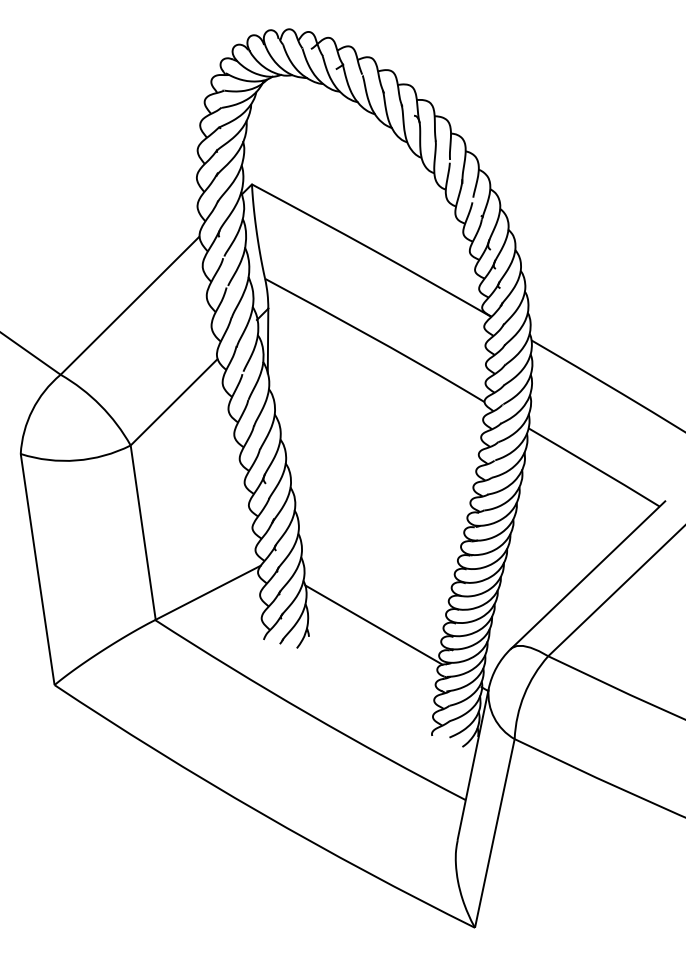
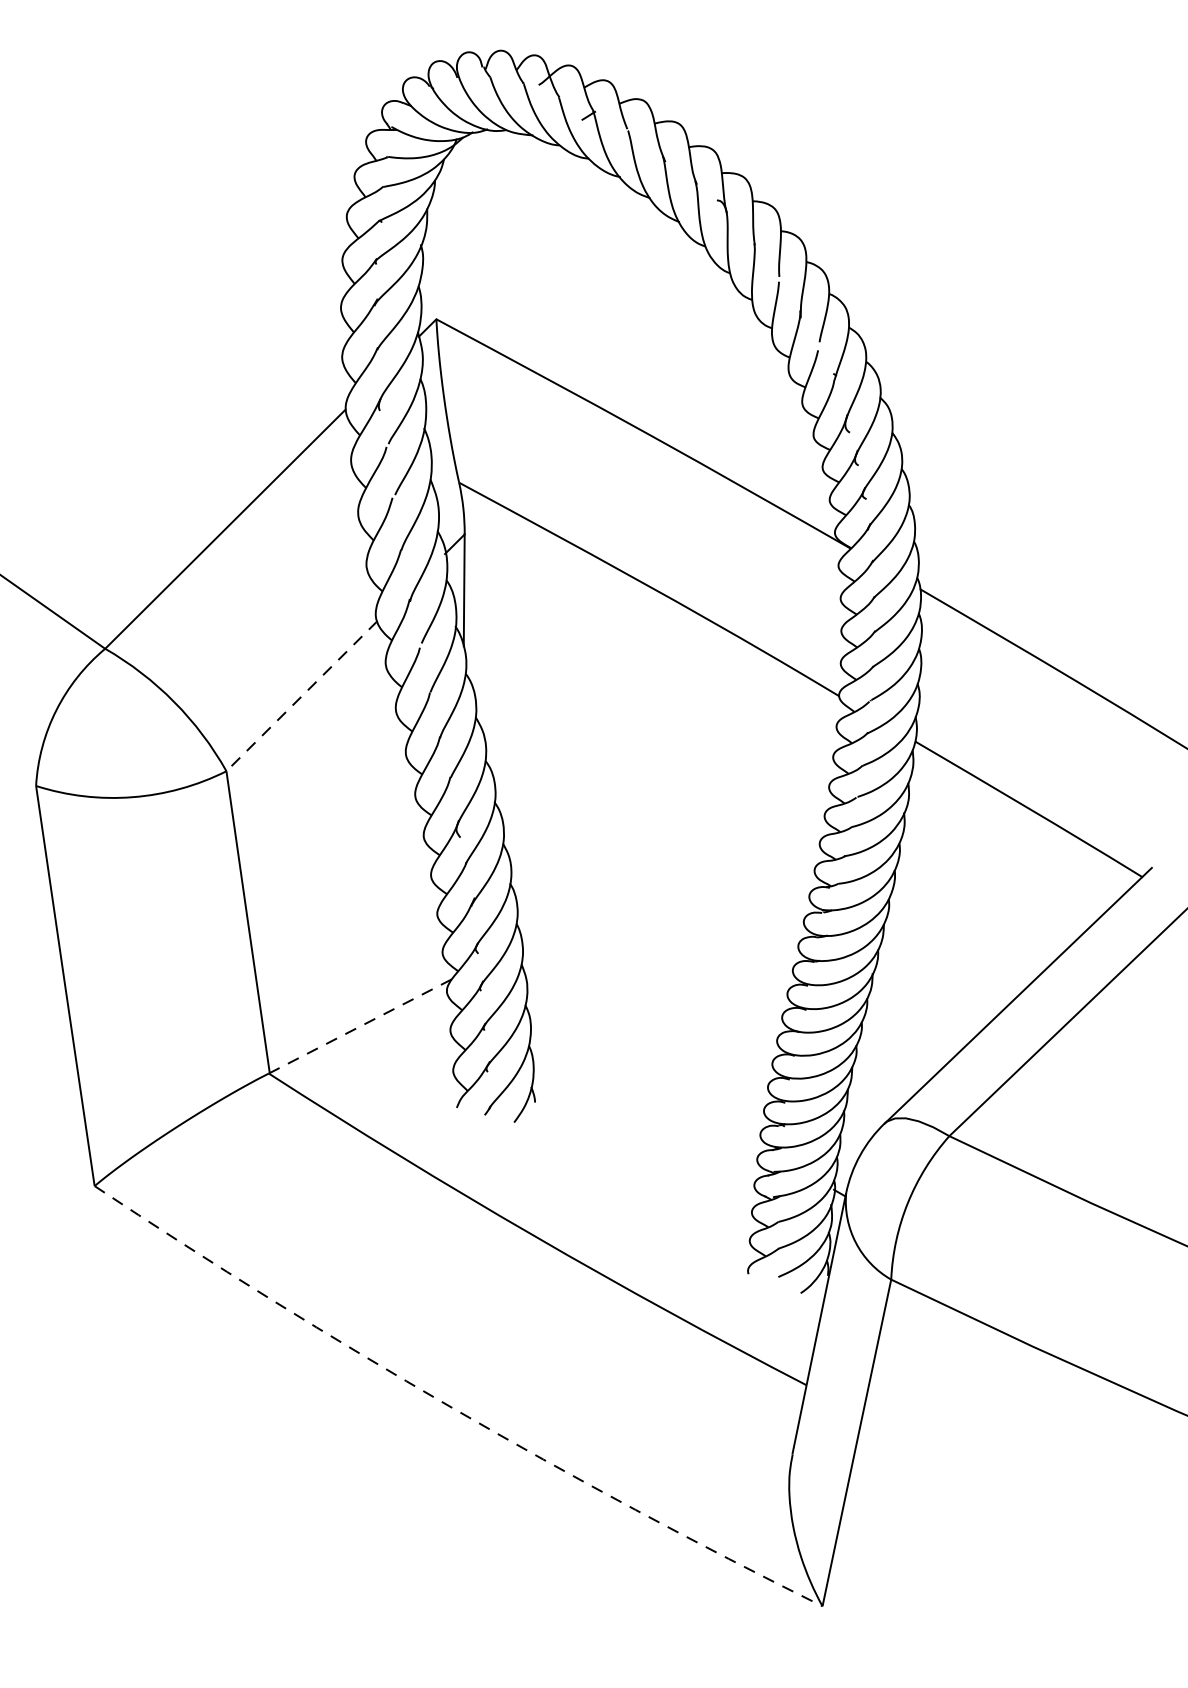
line: (174, 402) -> (302, 696), solid -> dashed
line: (207, 592) -> (359, 1025), solid -> dashed
line: (373, 624) -> (646, 1081), removed
arc: (260, 813) -> (451, 1408), solid -> dashed

